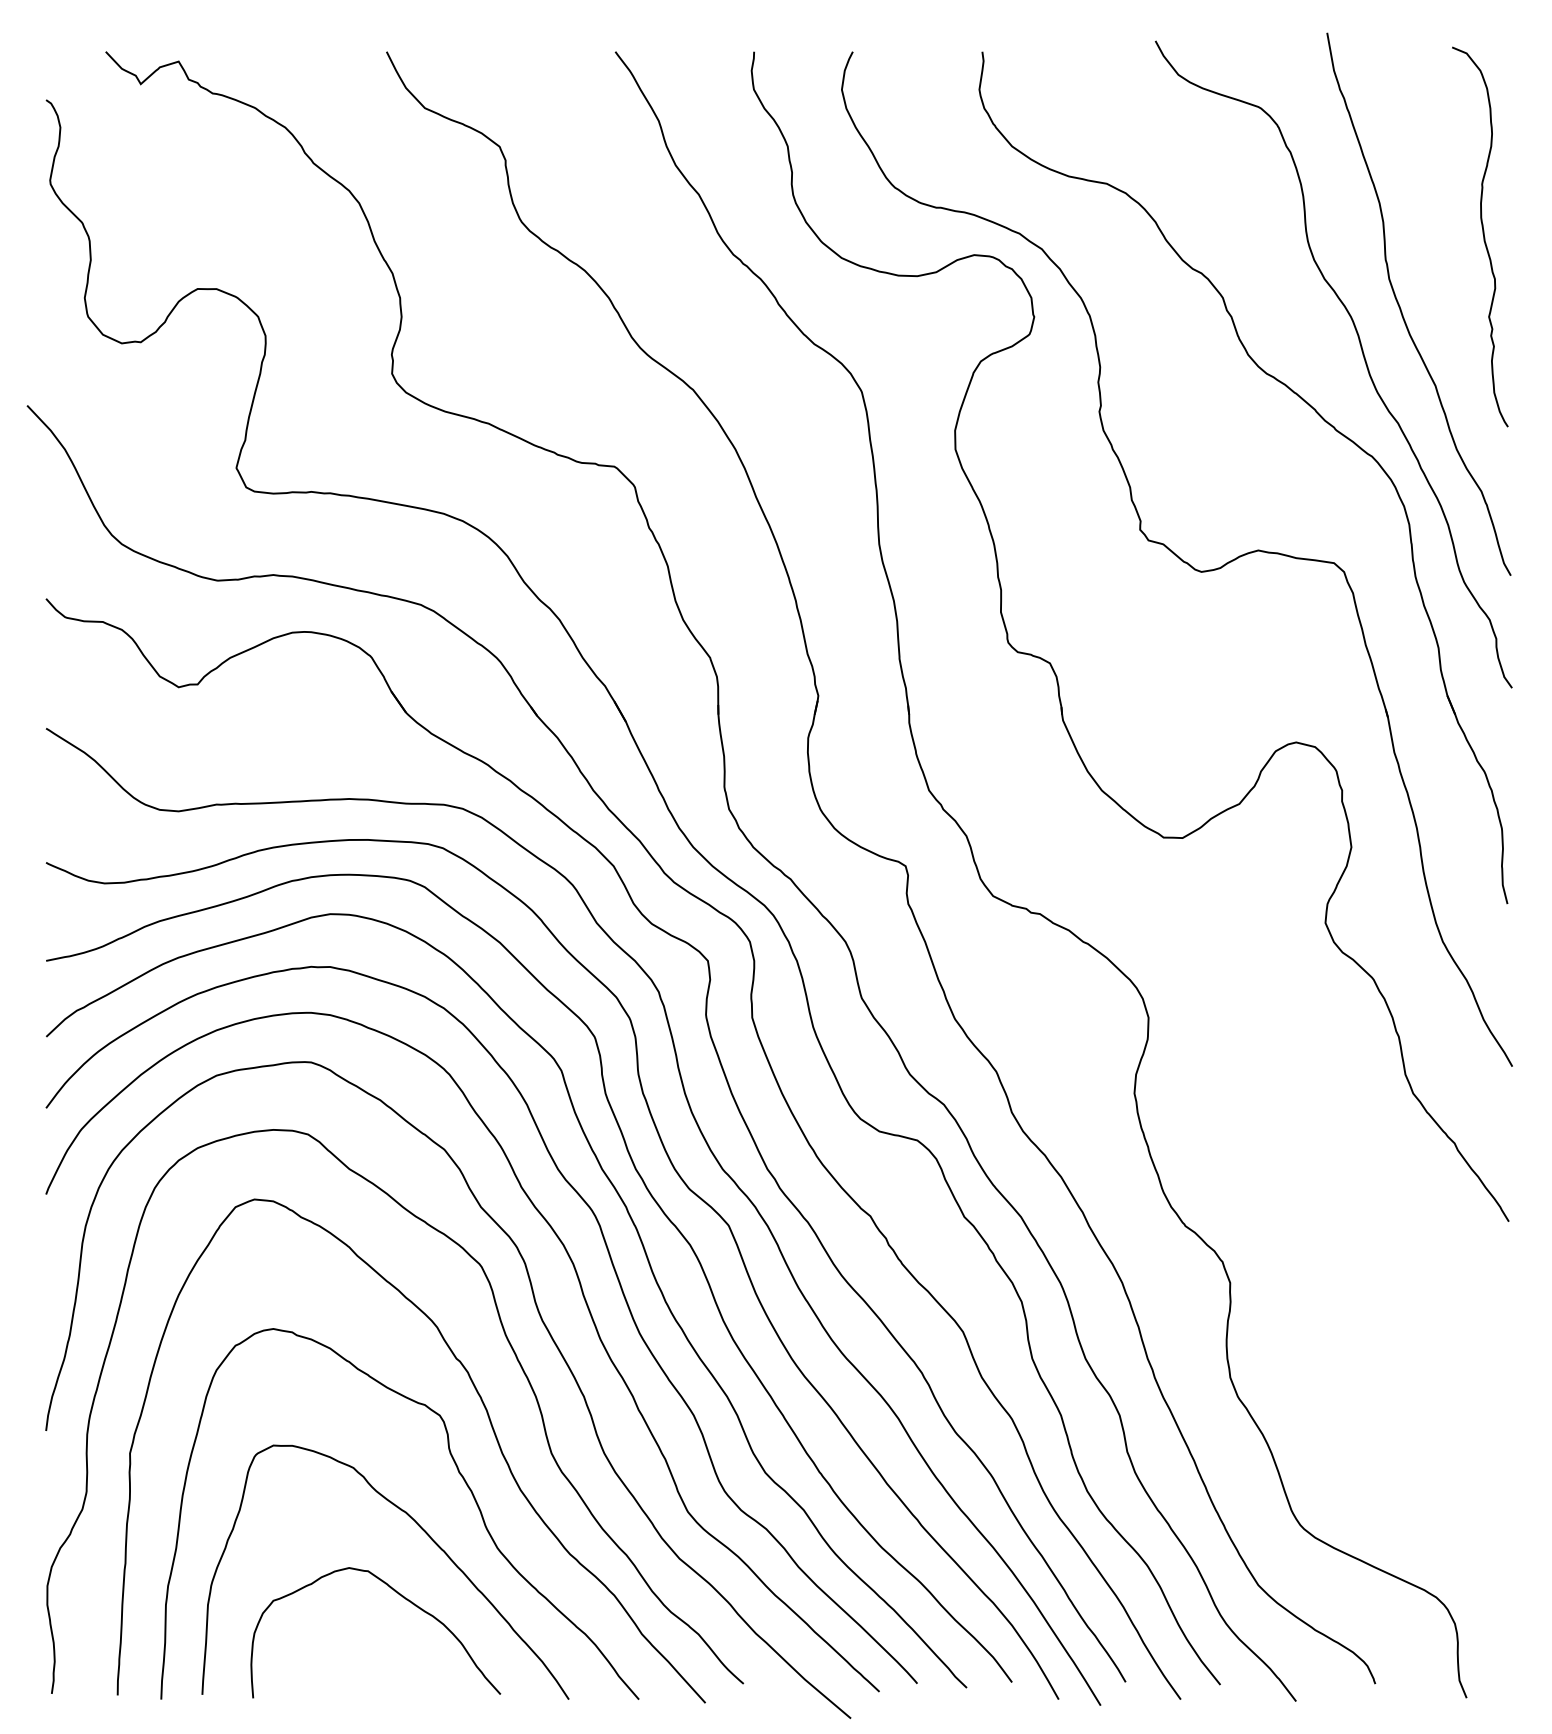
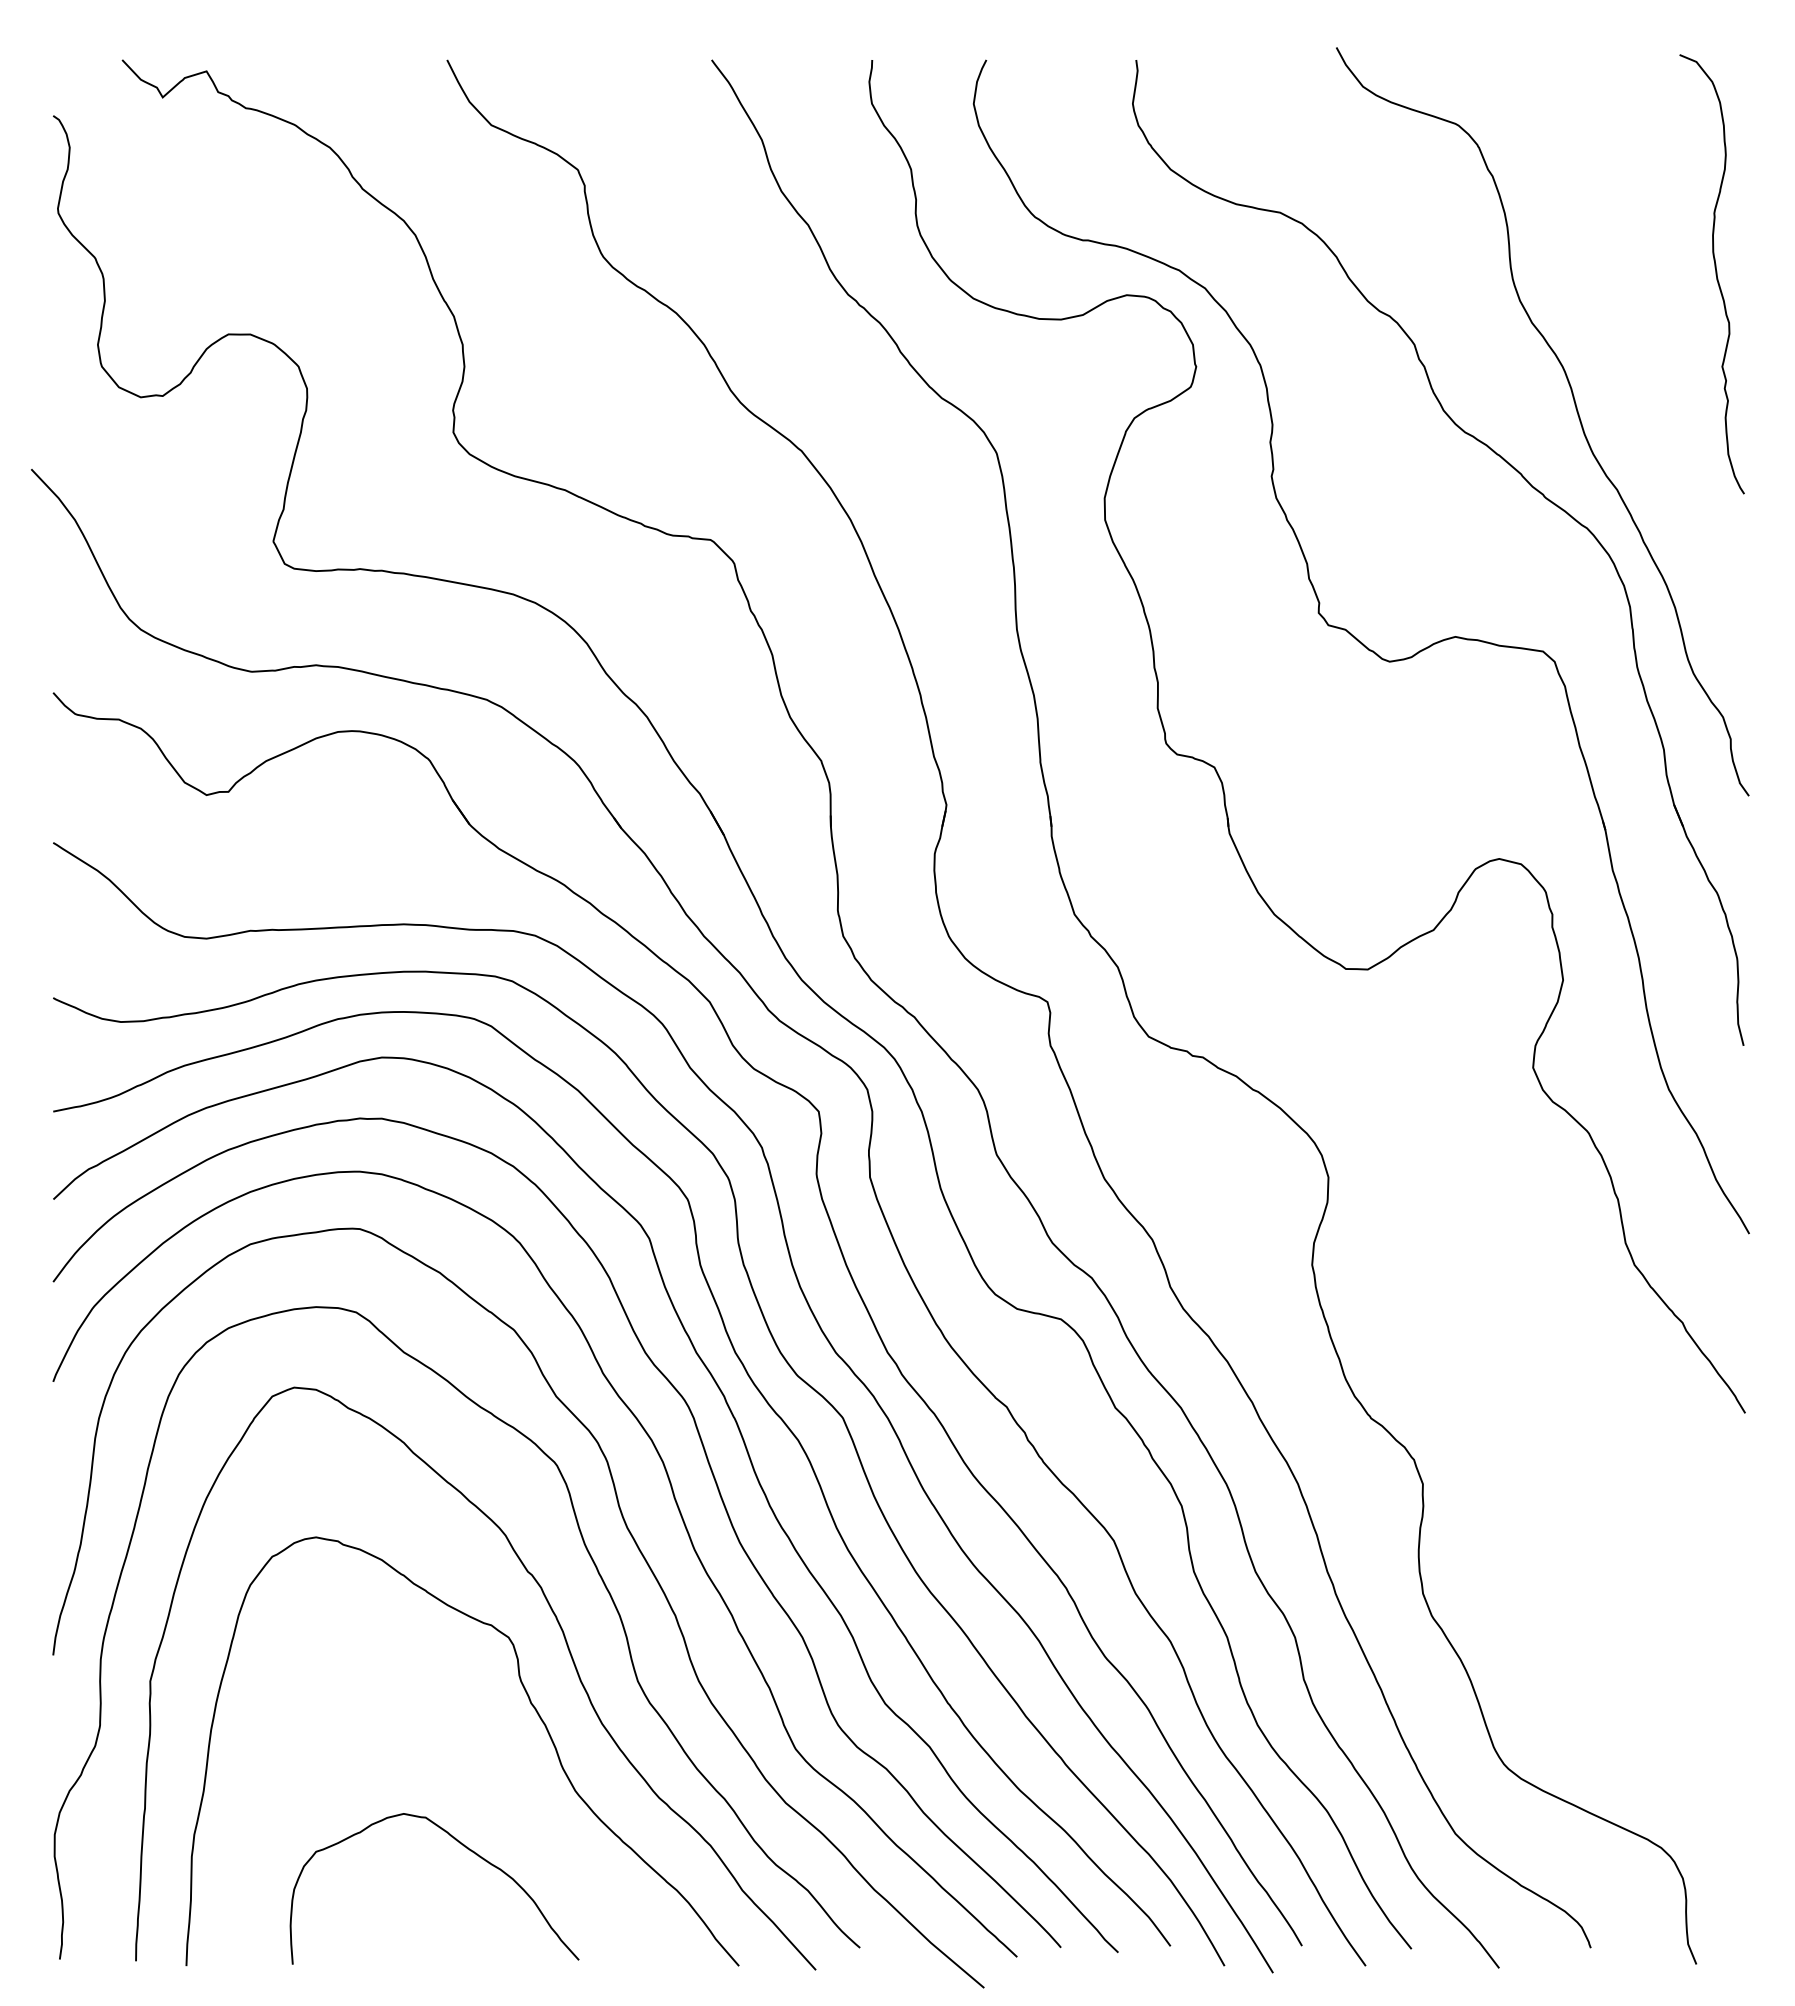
curve: (1401, 310) -> (1621, 359), removed
curve: (425, 1533) -> (492, 1774), removed

